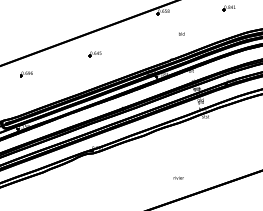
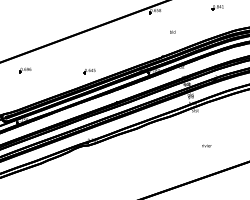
part: (95, 54) -> (89, 71), moved
text: (178, 177) -> (206, 145), moved

